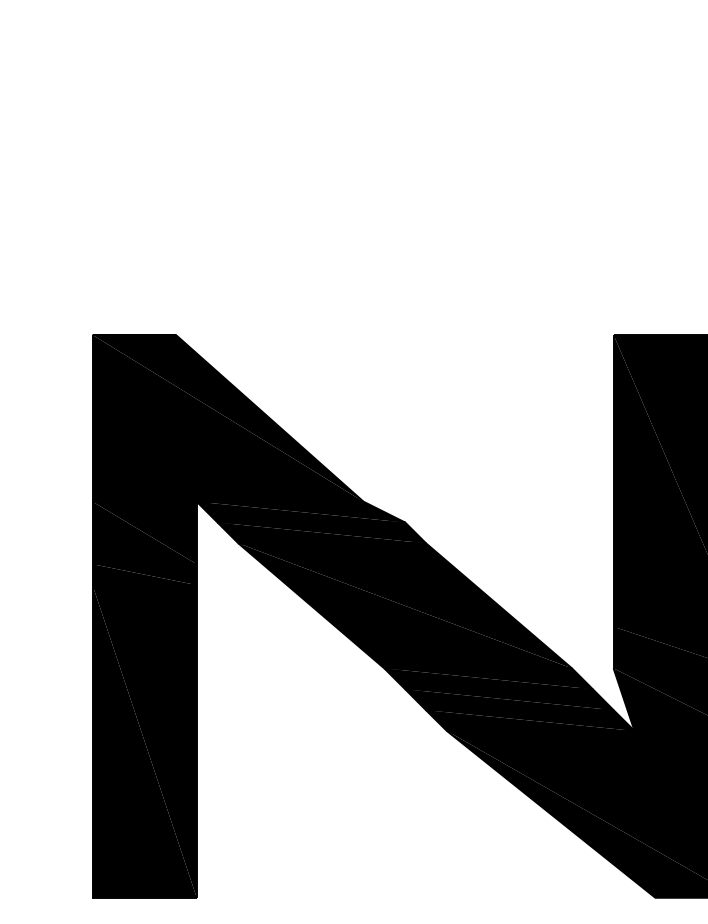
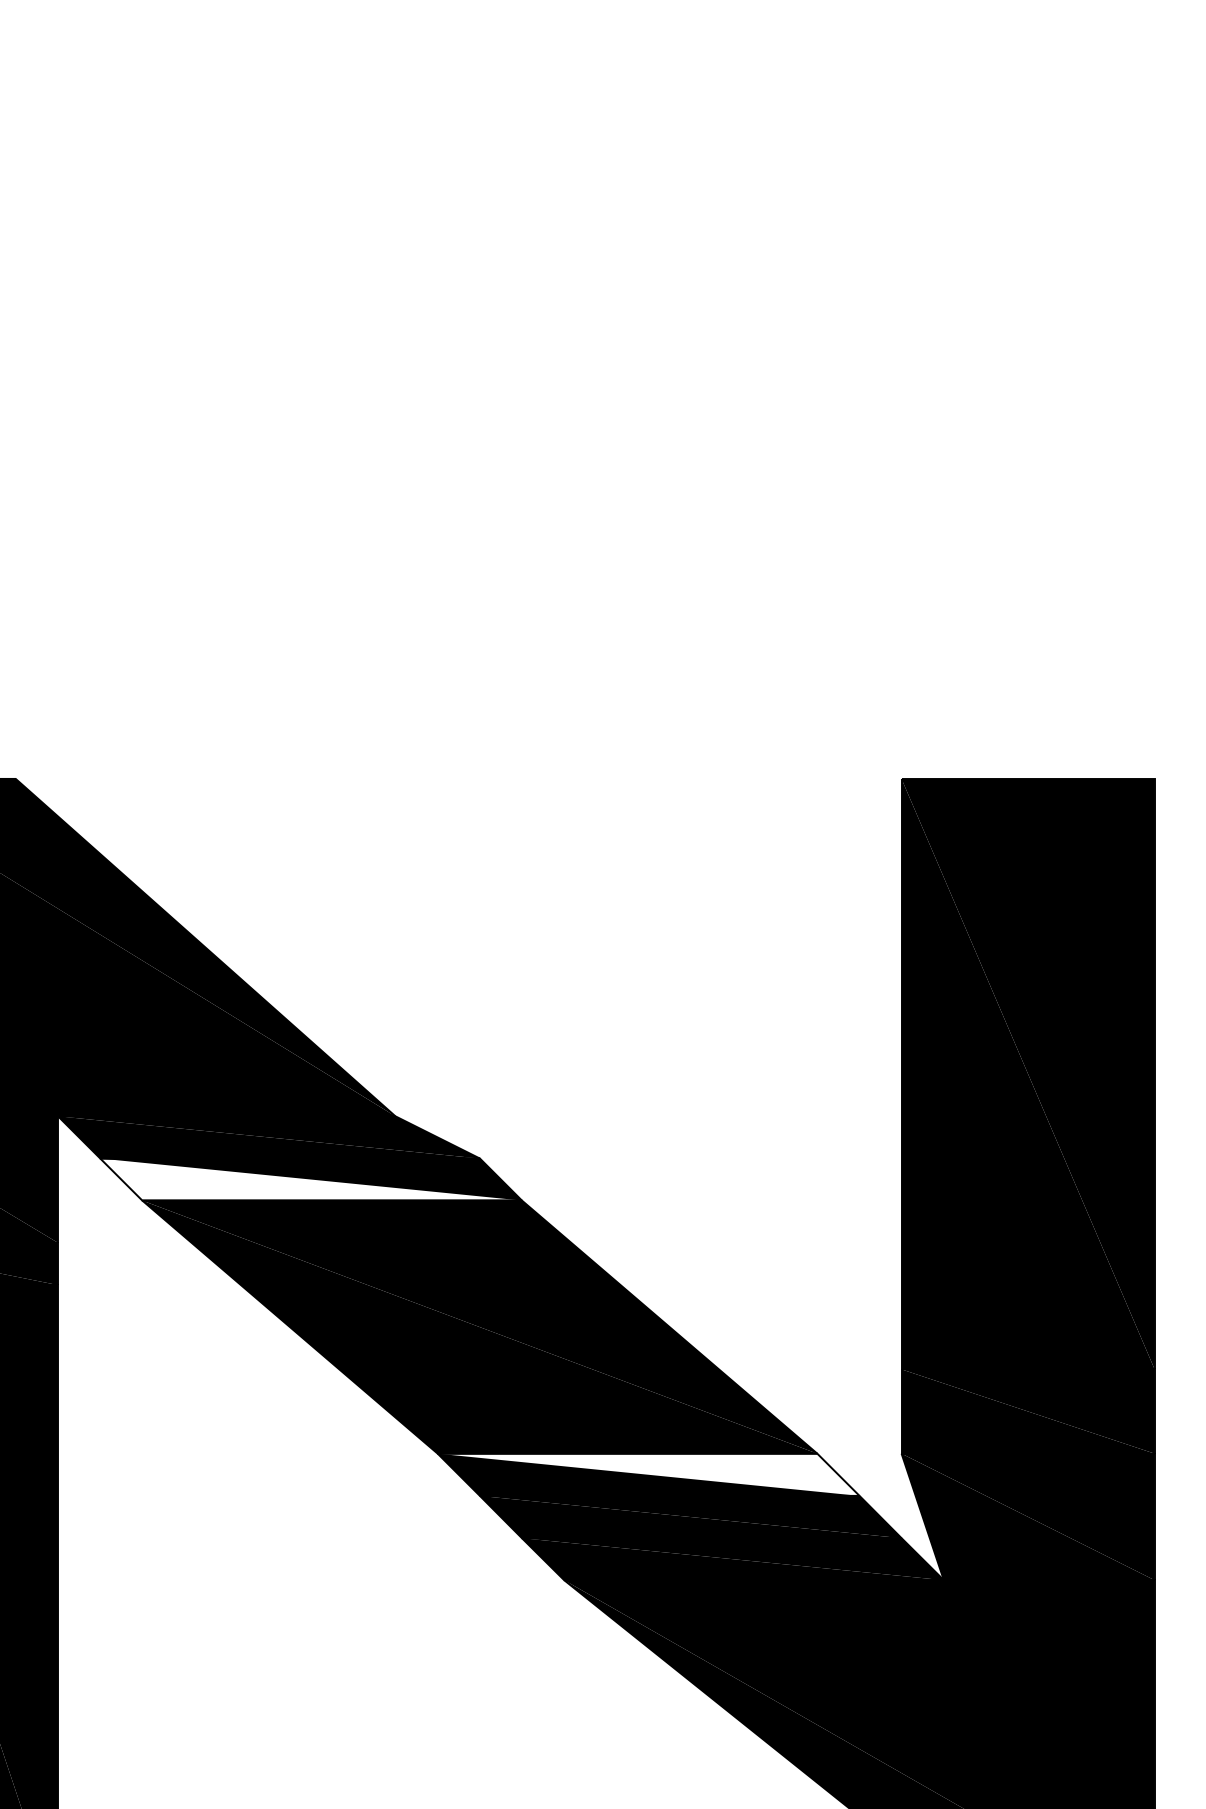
fill: (321, 532) -> (310, 1178), removed
fill: (488, 678) -> (648, 1474), removed

